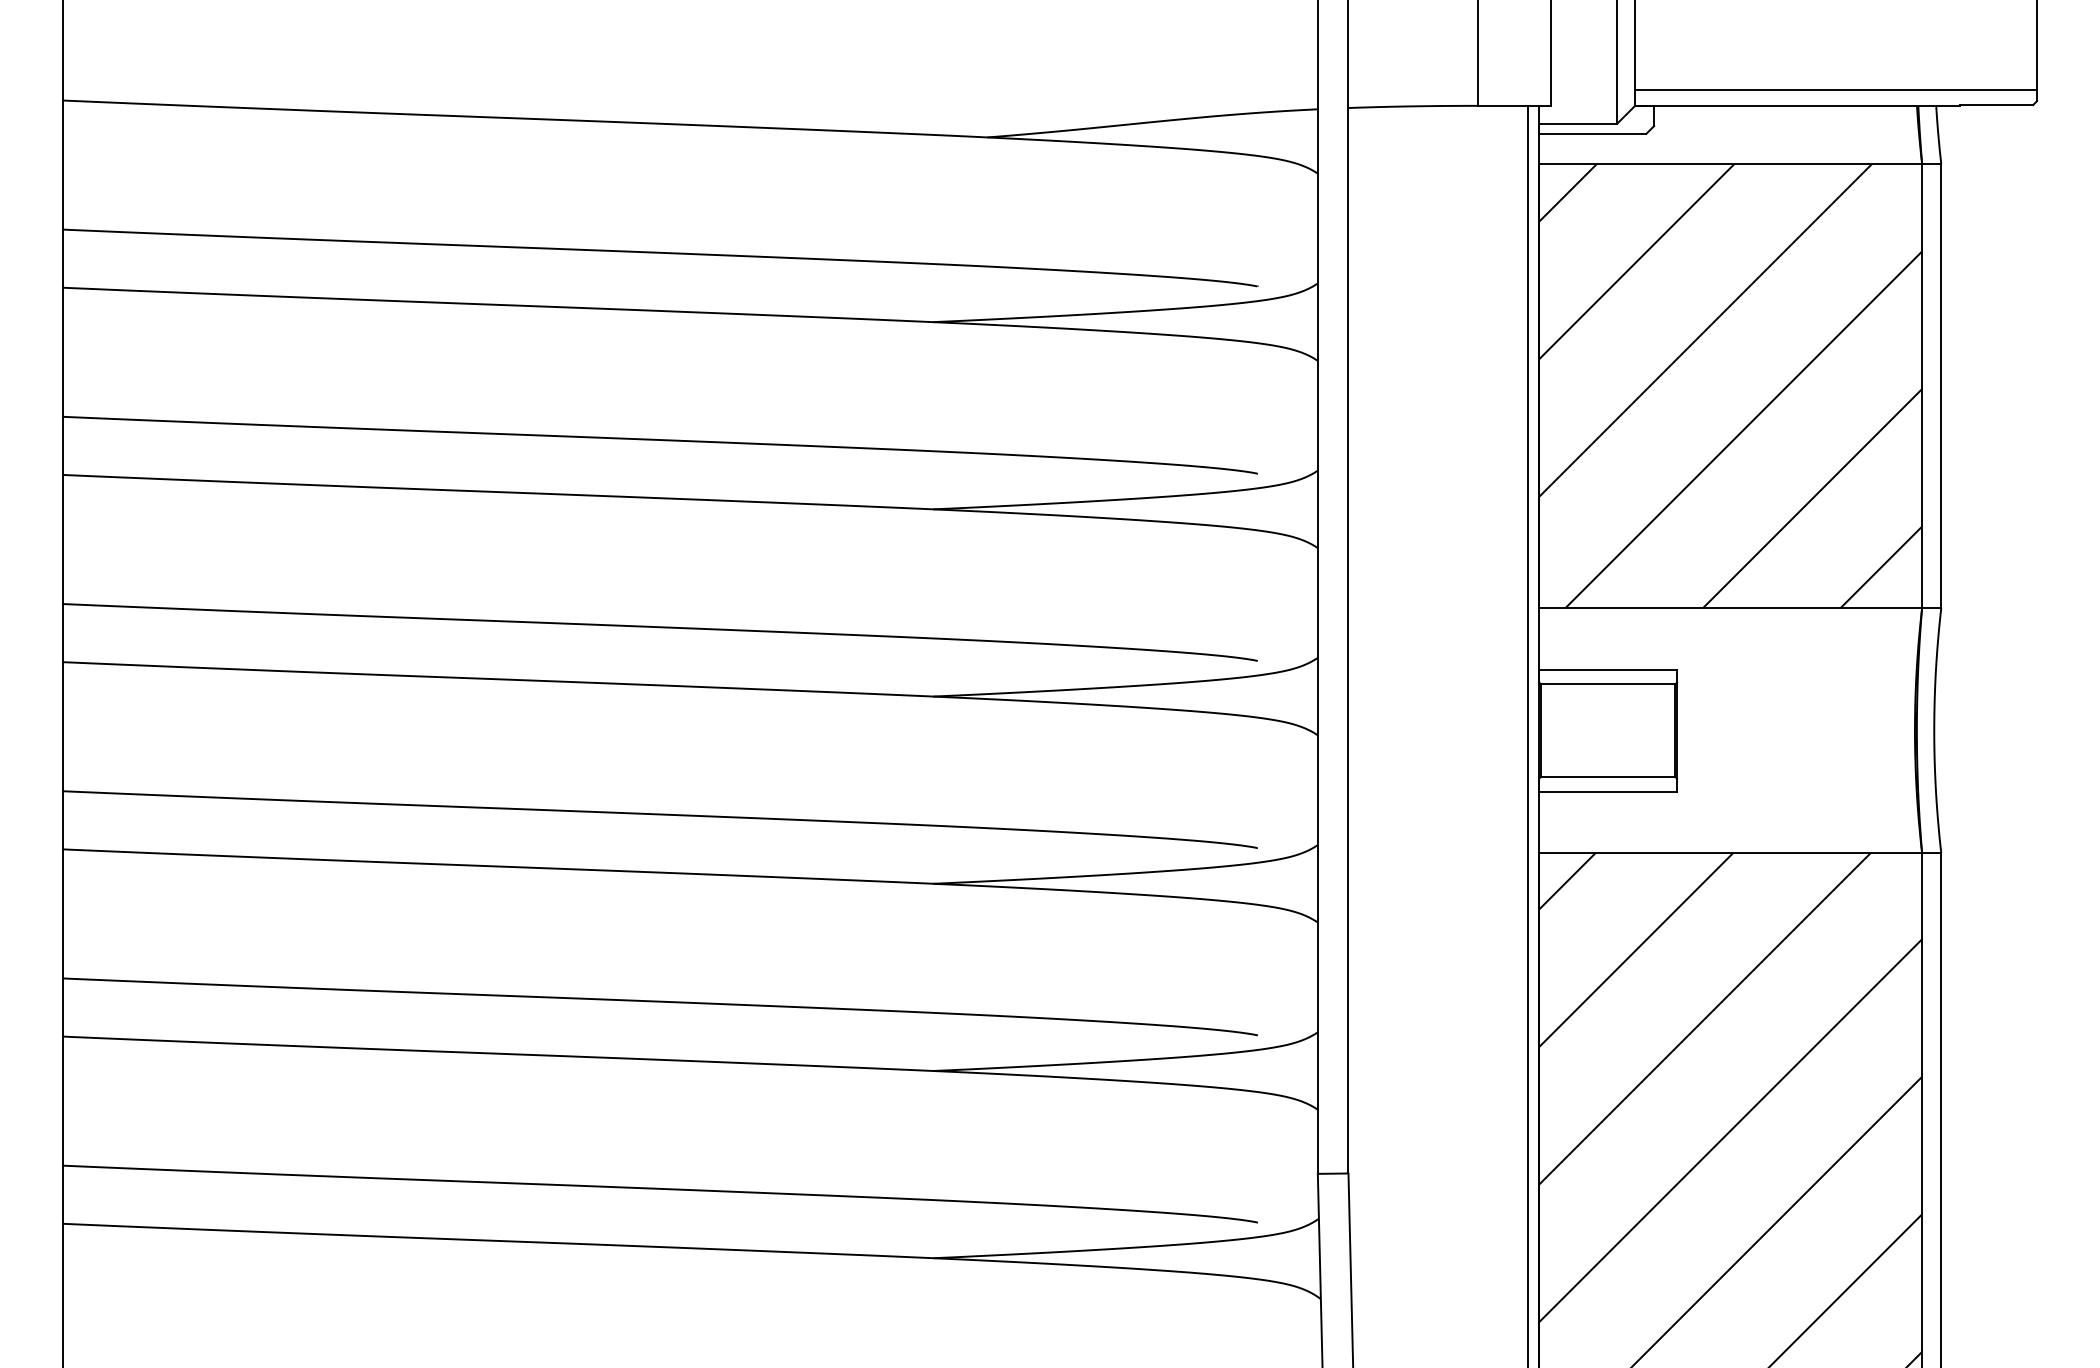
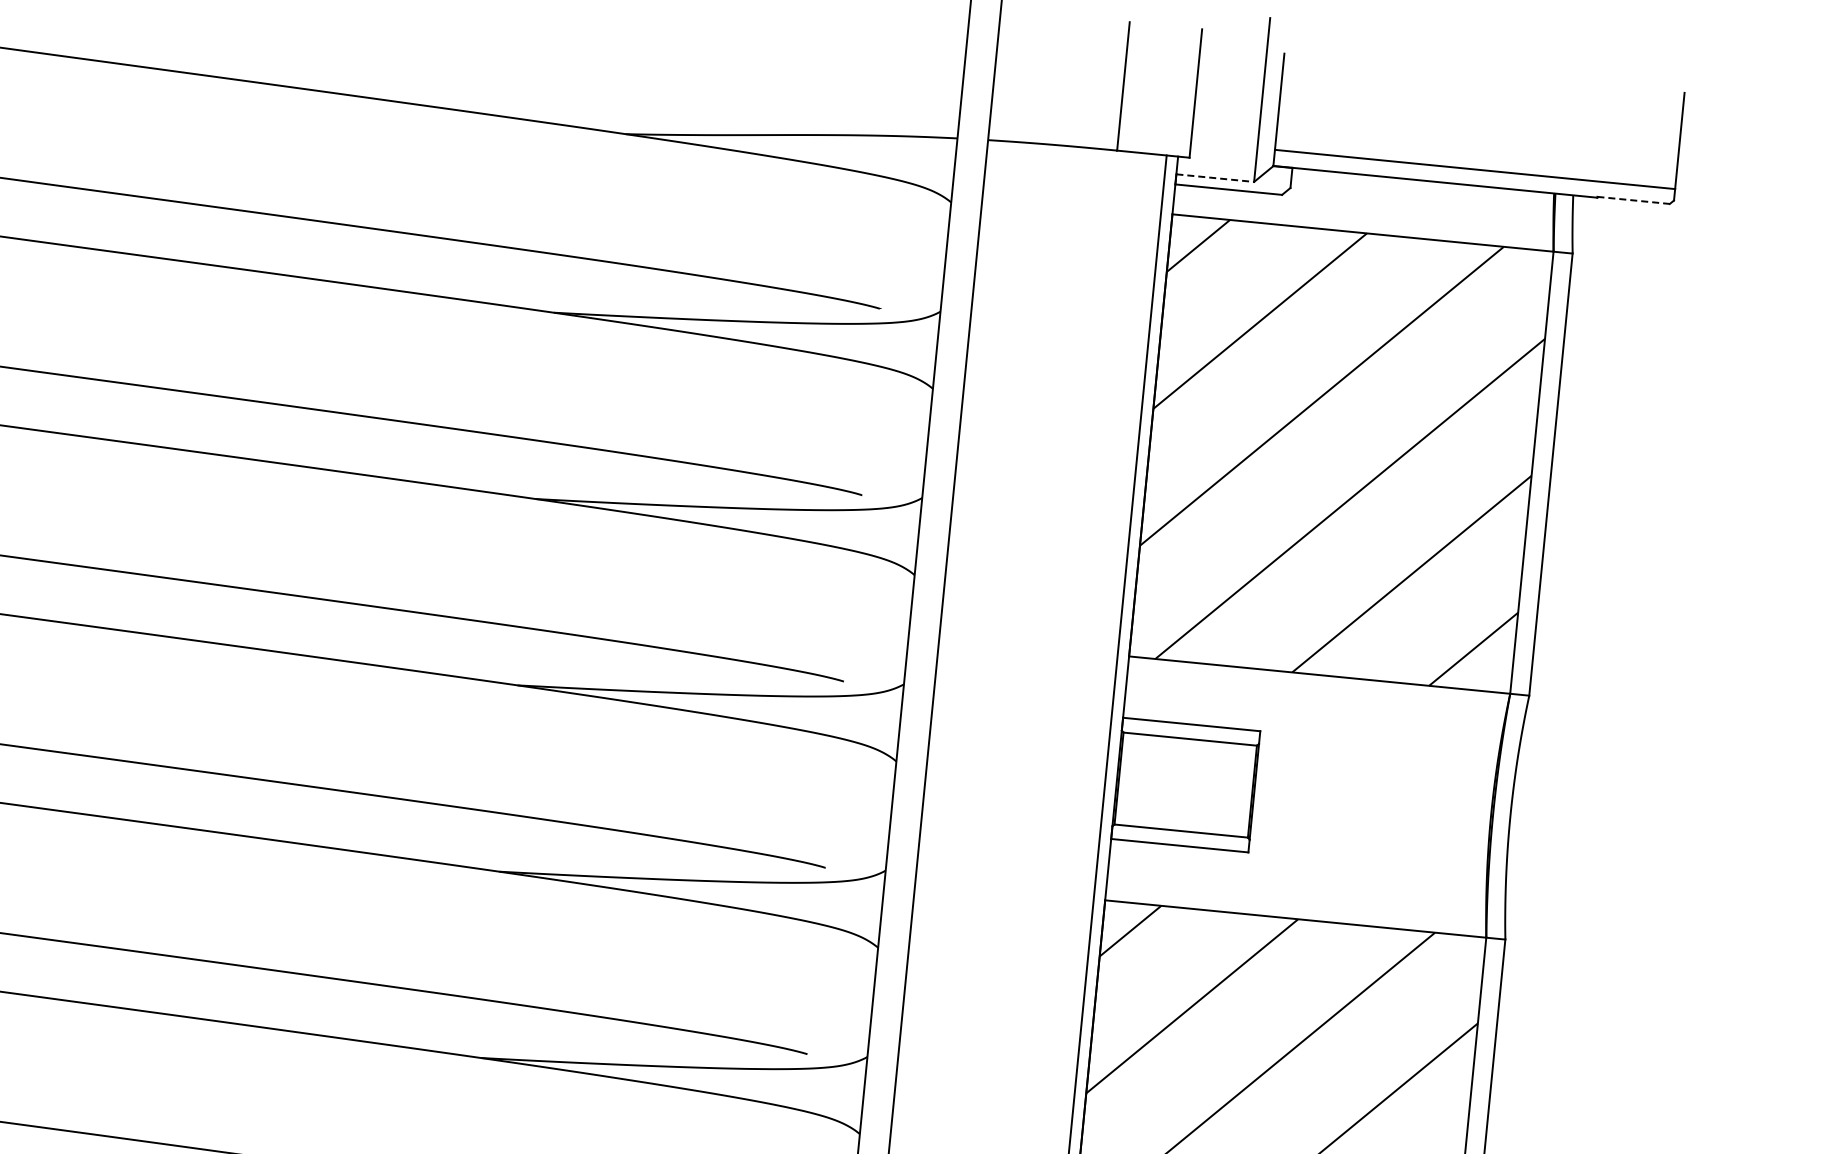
line: (1997, 105) -> (1634, 200), solid -> dashed
line: (1578, 123) -> (1215, 177), solid -> dashed

